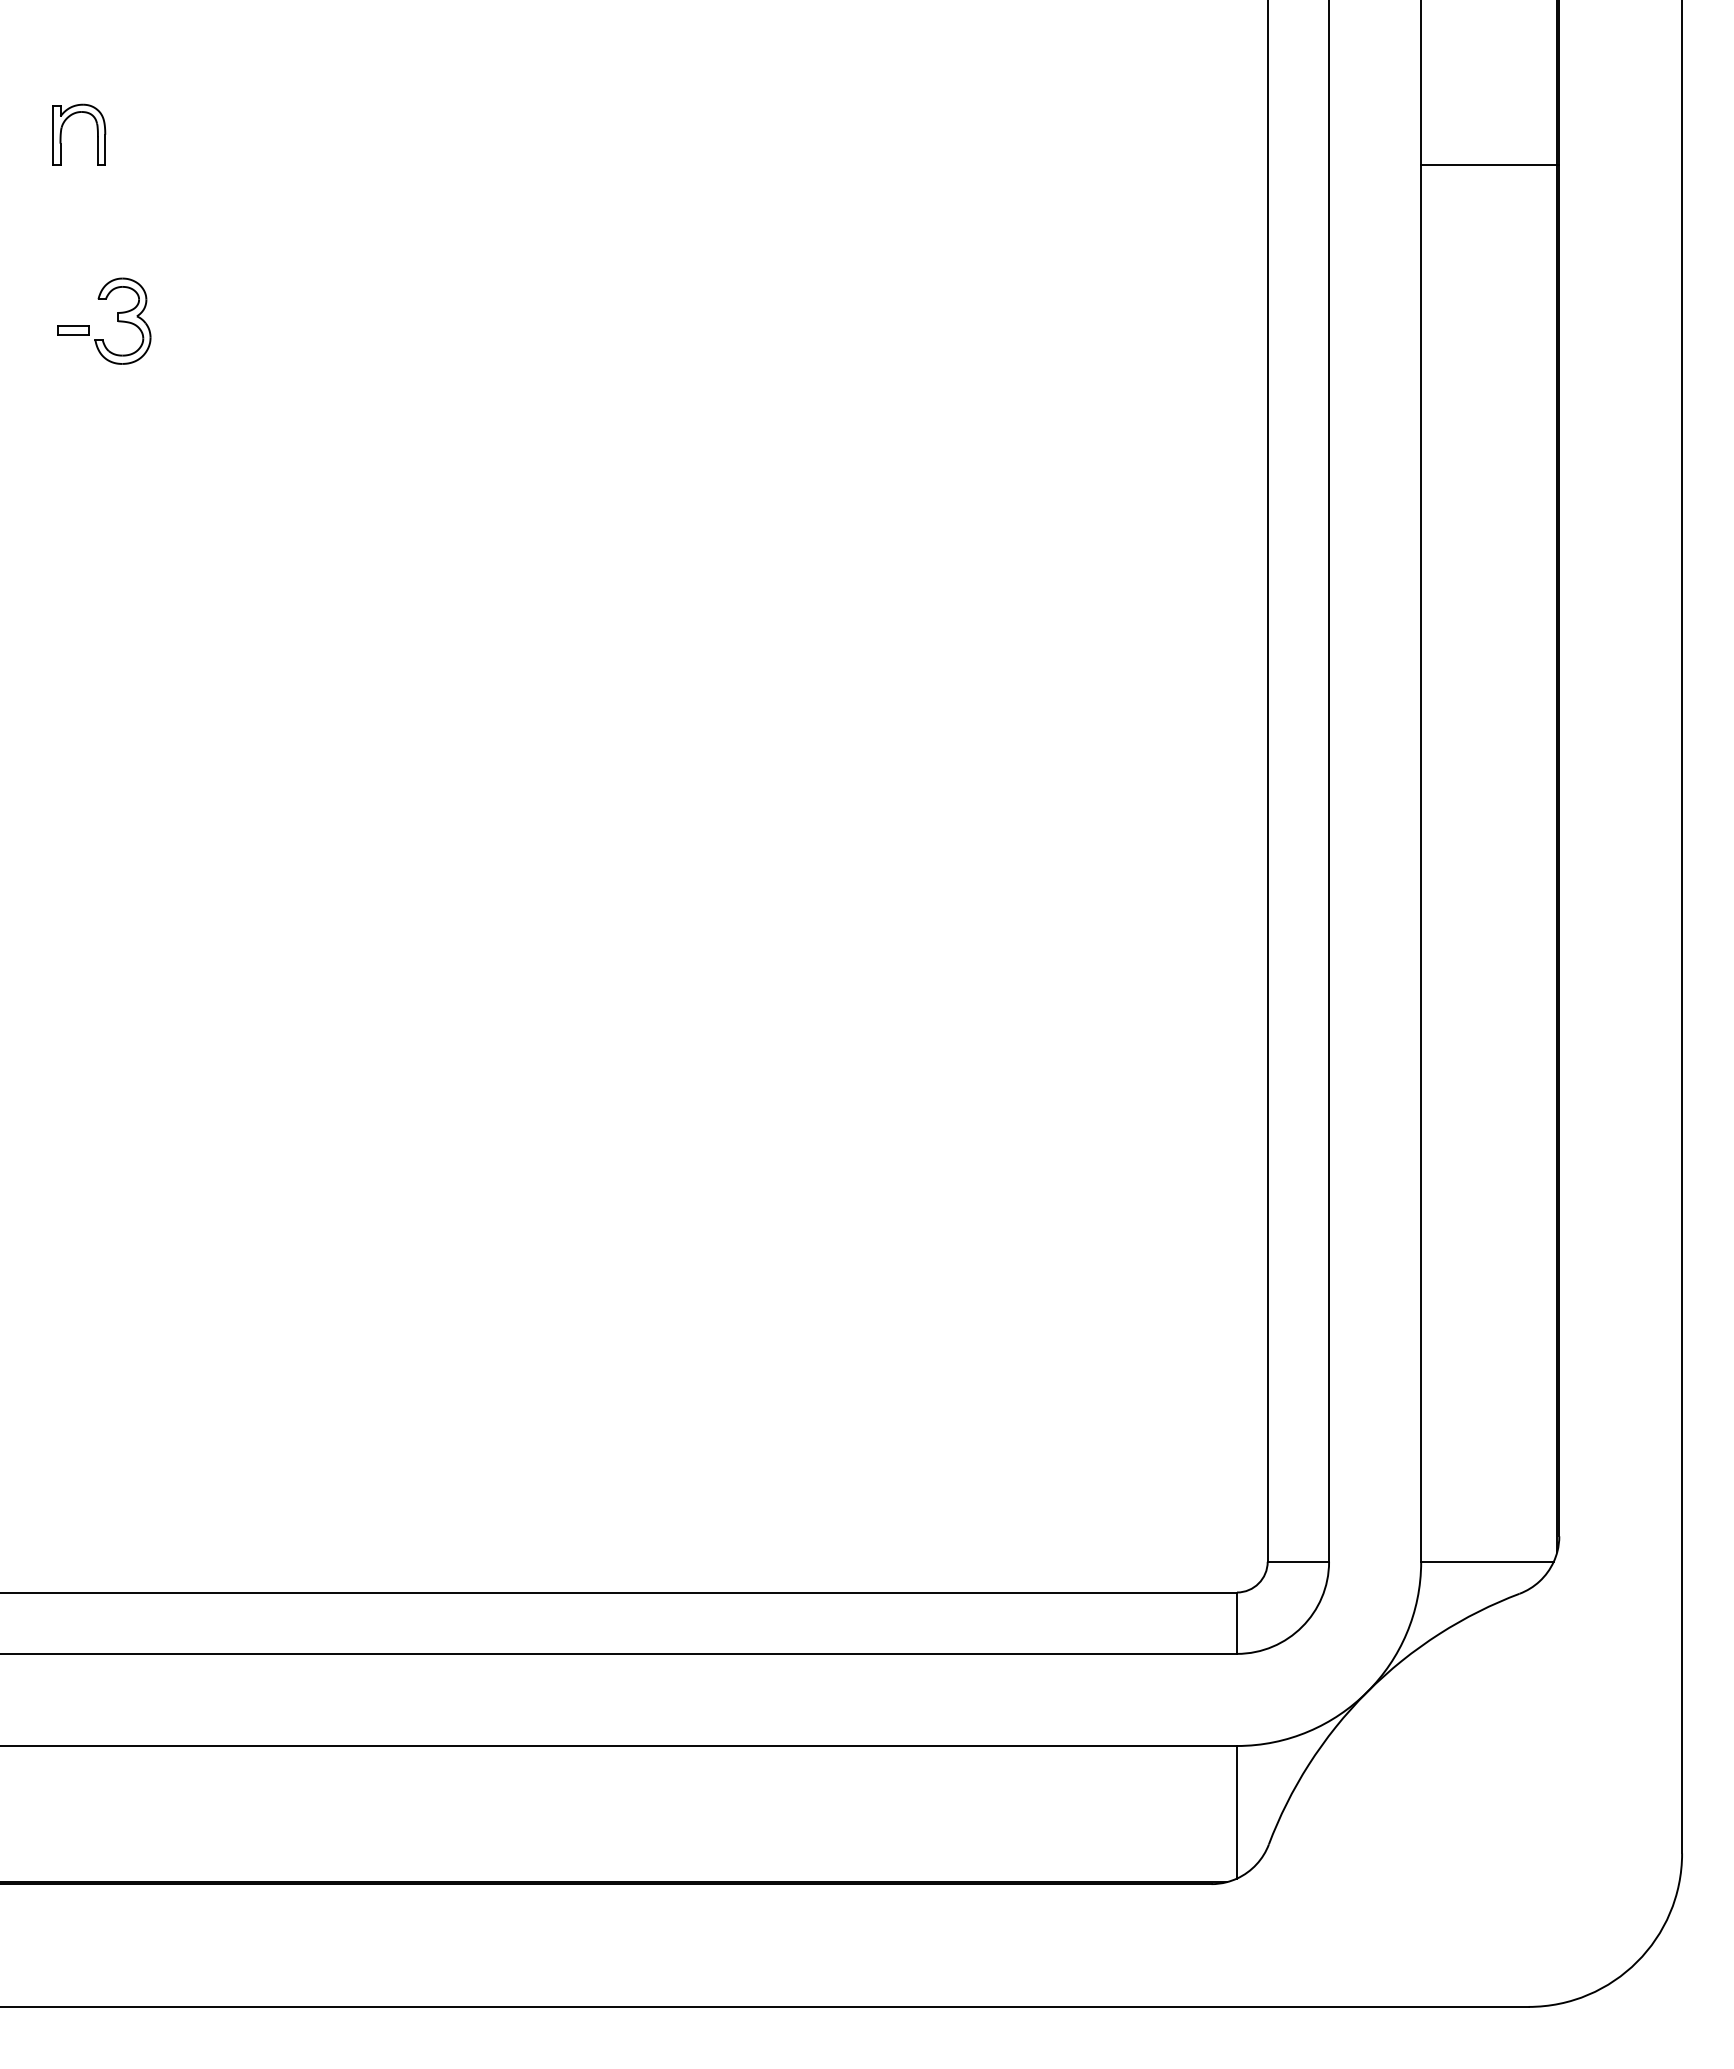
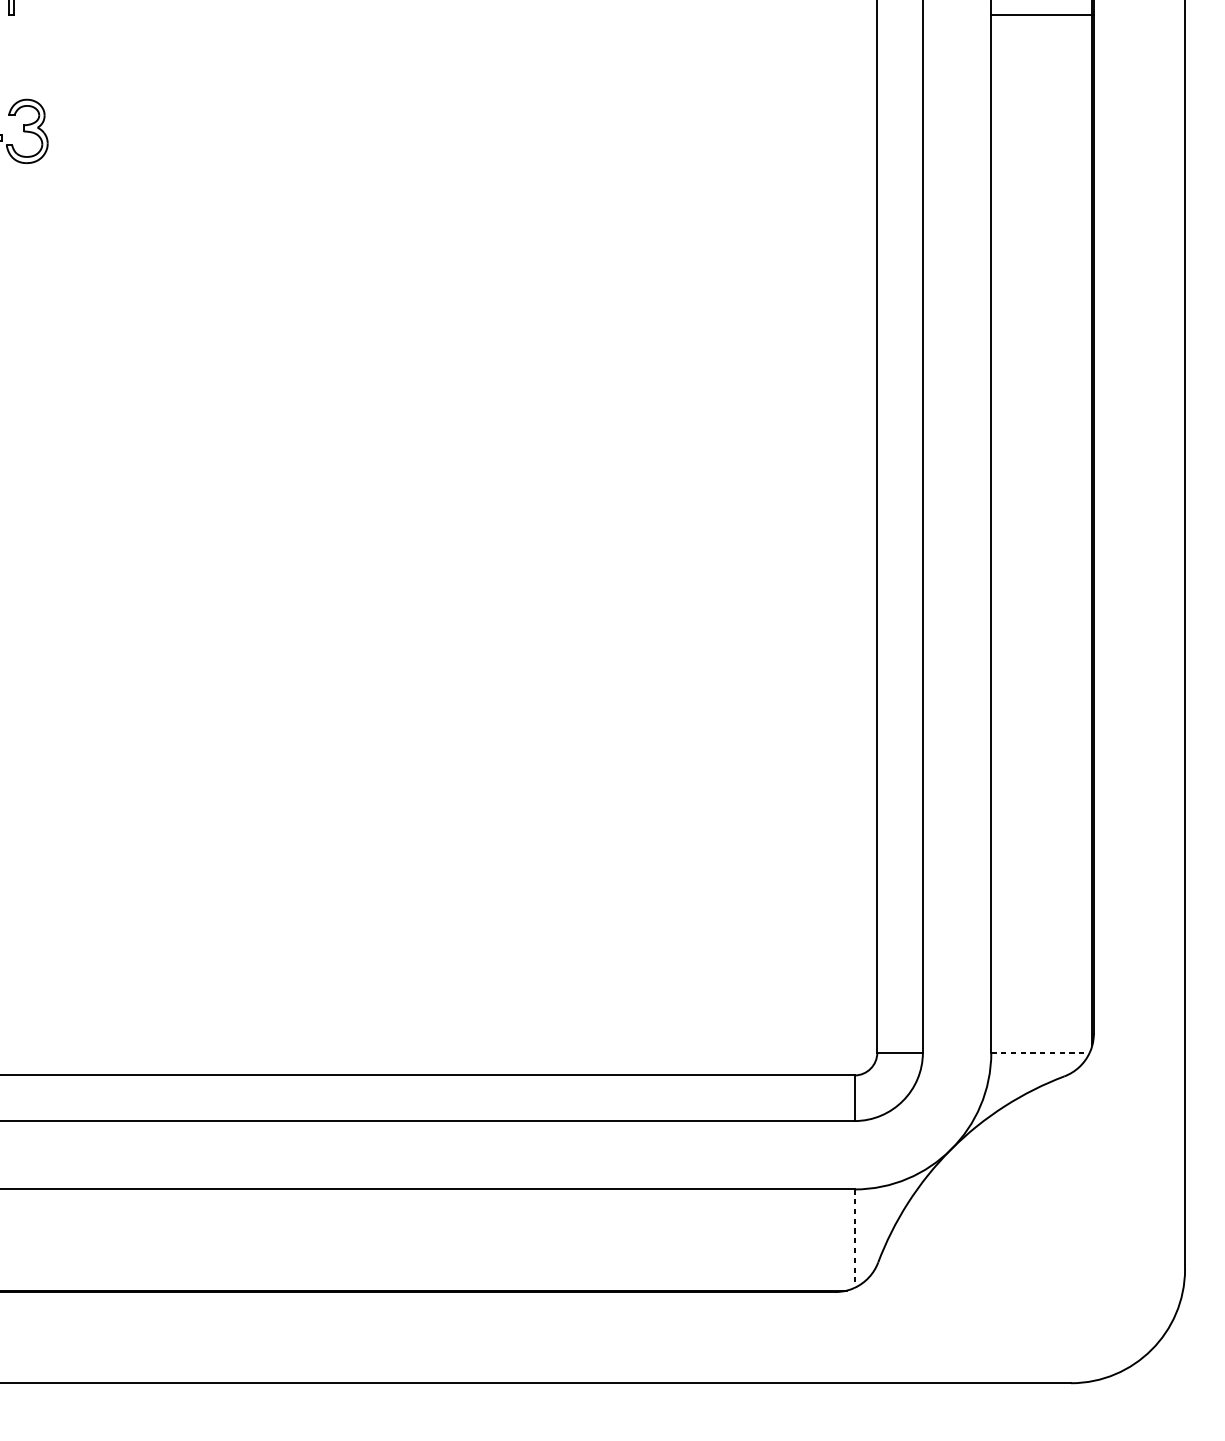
line: (1487, 1561) -> (1040, 1052), solid -> dashed
line: (1237, 1812) -> (854, 1238), solid -> dashed

